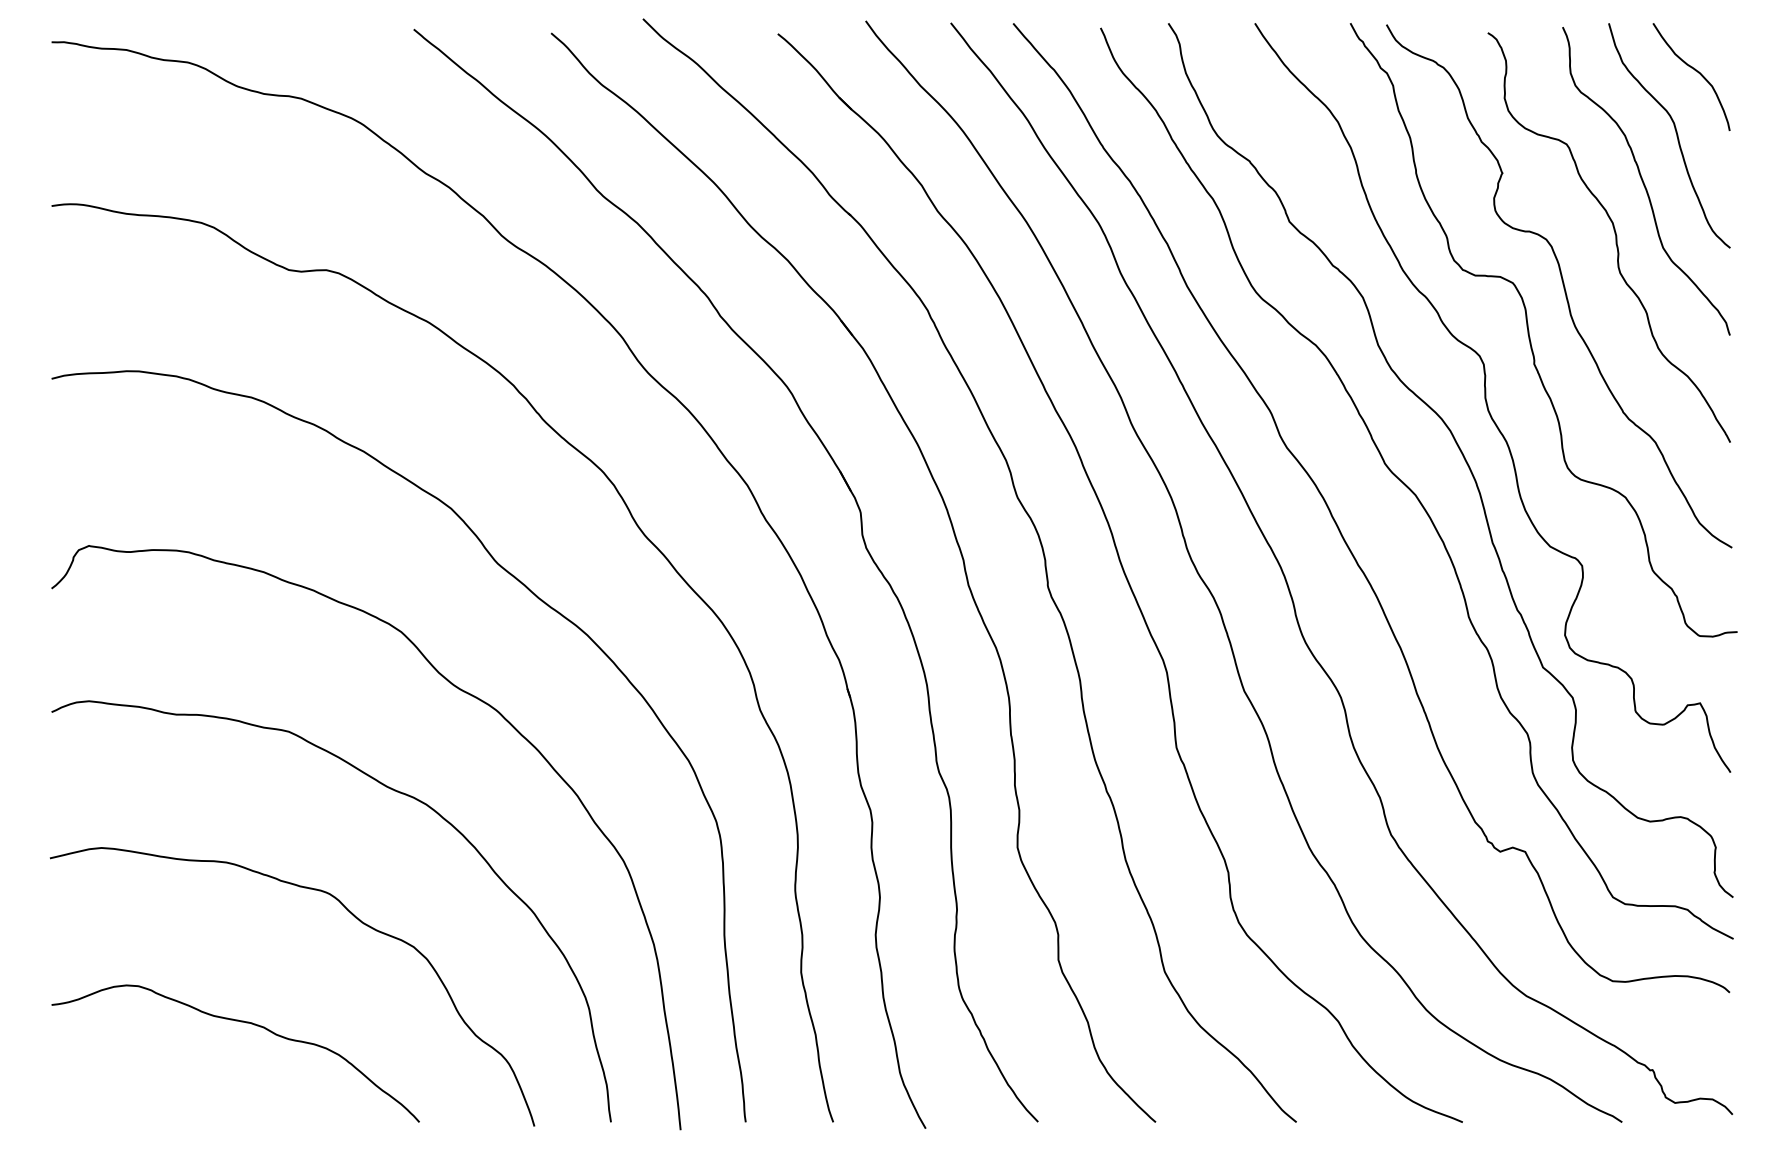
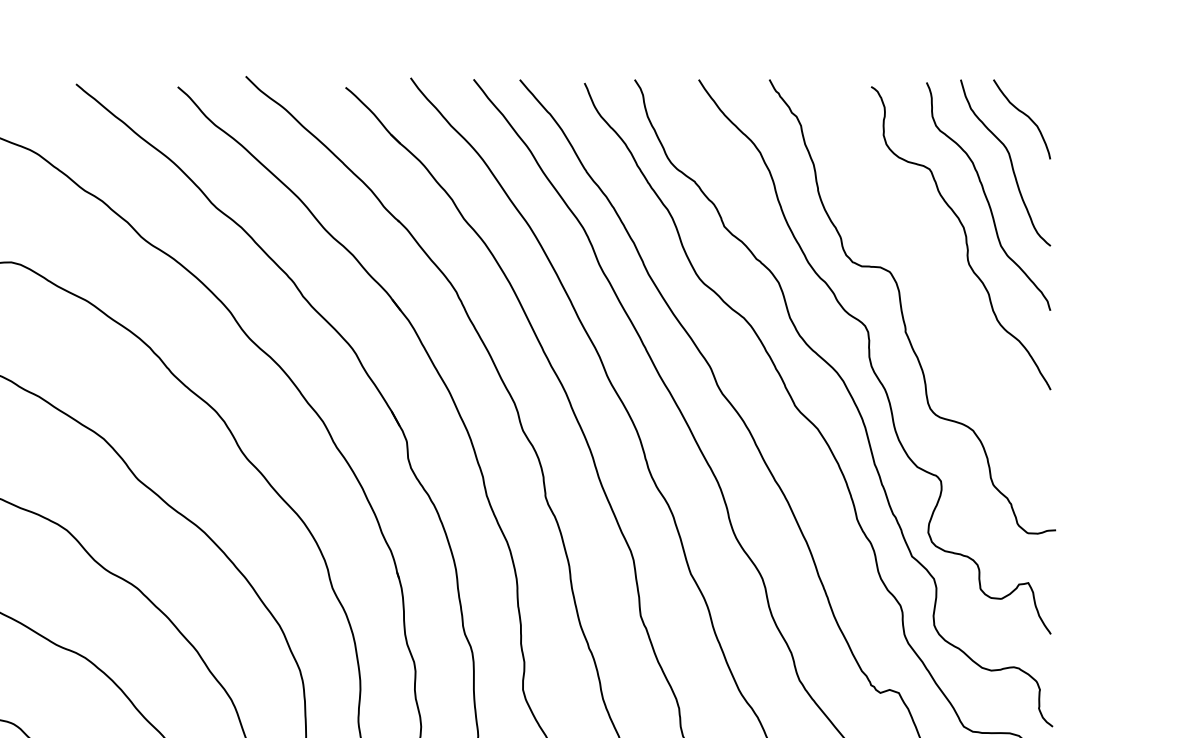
curve: (1562, 284) -> (926, 273), removed

